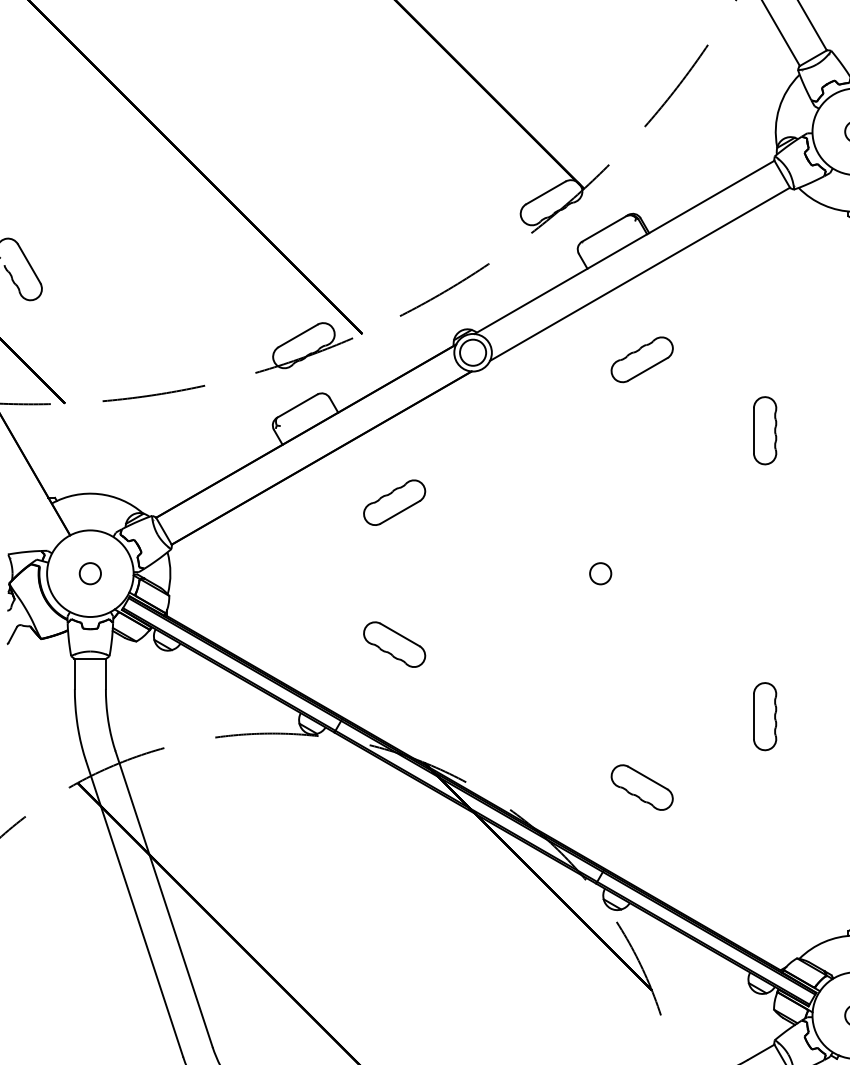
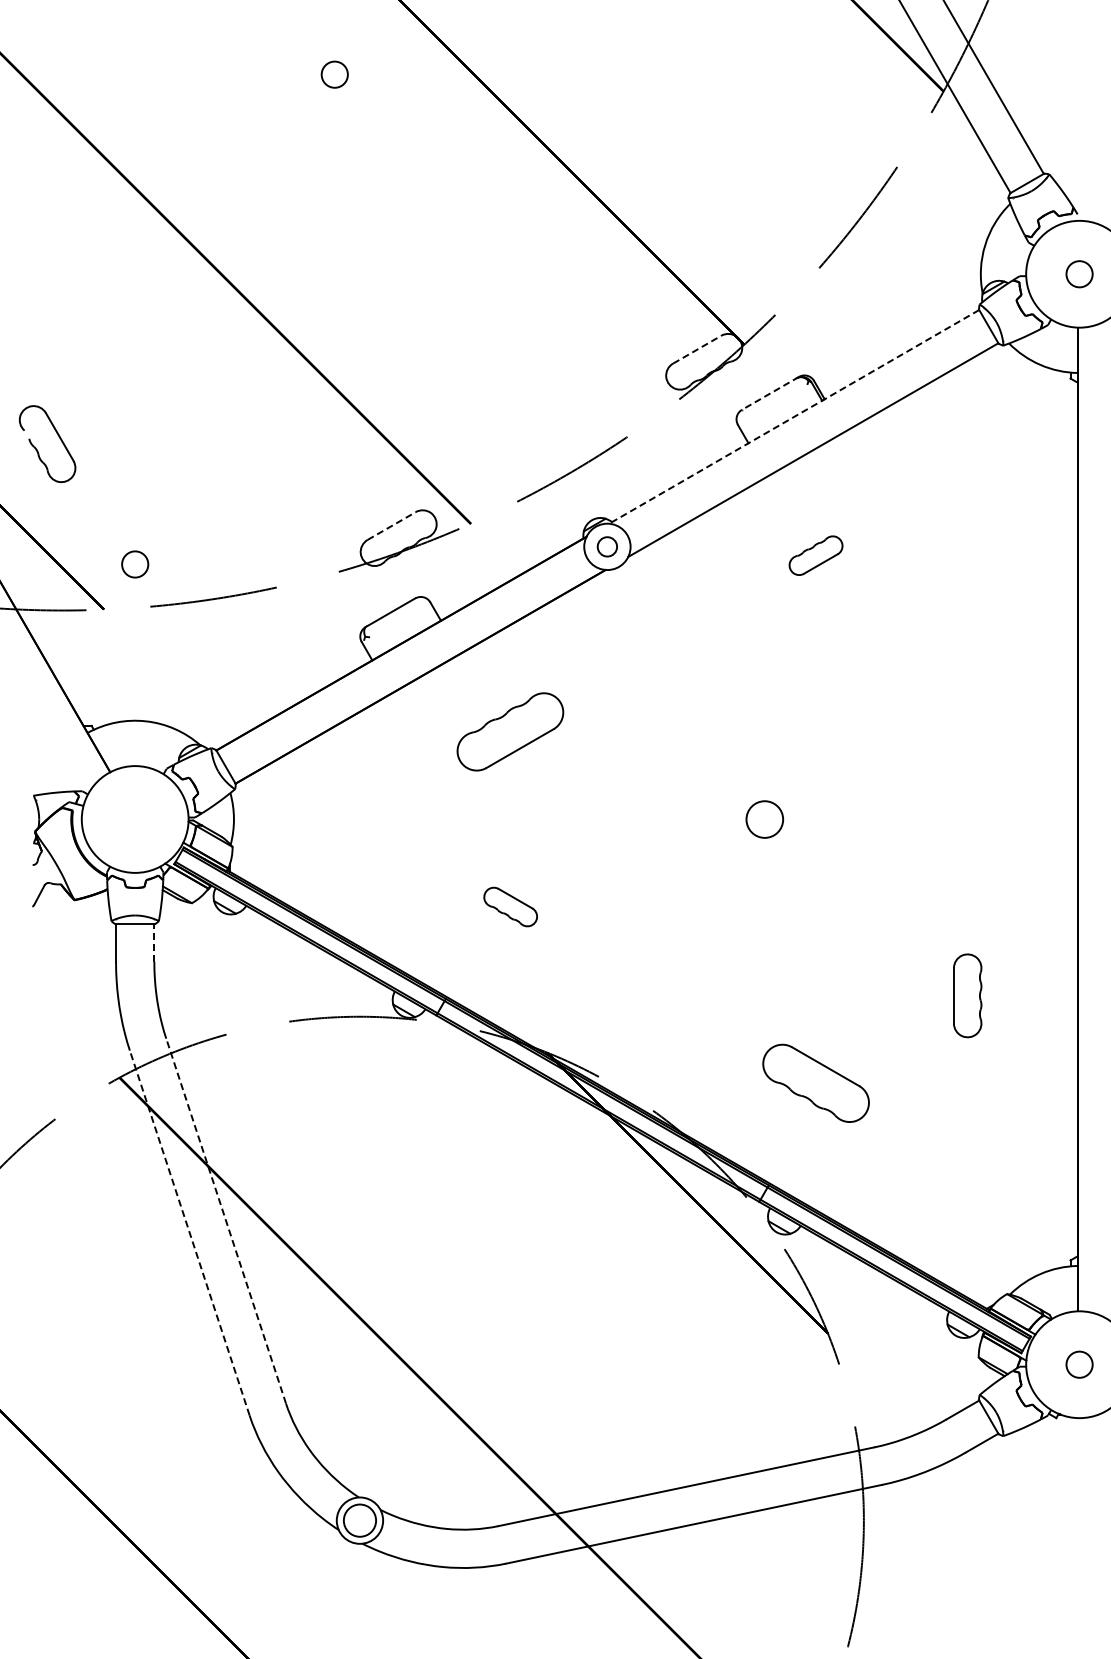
line: (546, 192) -> (697, 349), solid -> dashed
line: (605, 228) -> (770, 393), solid -> dashed
line: (624, 247) -> (794, 416), solid -> dashed
line: (298, 336) -> (391, 526), solid -> dashed
circle: (473, 352) -> (607, 546), size x0.6
part: (641, 359) -> (815, 555), size x0.7
part: (764, 430) -> (967, 642), removed
part: (394, 502) -> (510, 731), size x1.4
circle: (90, 573) -> (135, 564), moved
circle: (600, 573) -> (764, 819), size x1.4
part: (394, 644) -> (510, 906), size x0.7
line: (106, 674) -> (154, 943), solid -> dashed
part: (641, 787) -> (815, 1083), size x1.4
line: (164, 899) -> (226, 1221), solid -> dashed
line: (134, 909) -> (189, 1233), solid -> dashed

